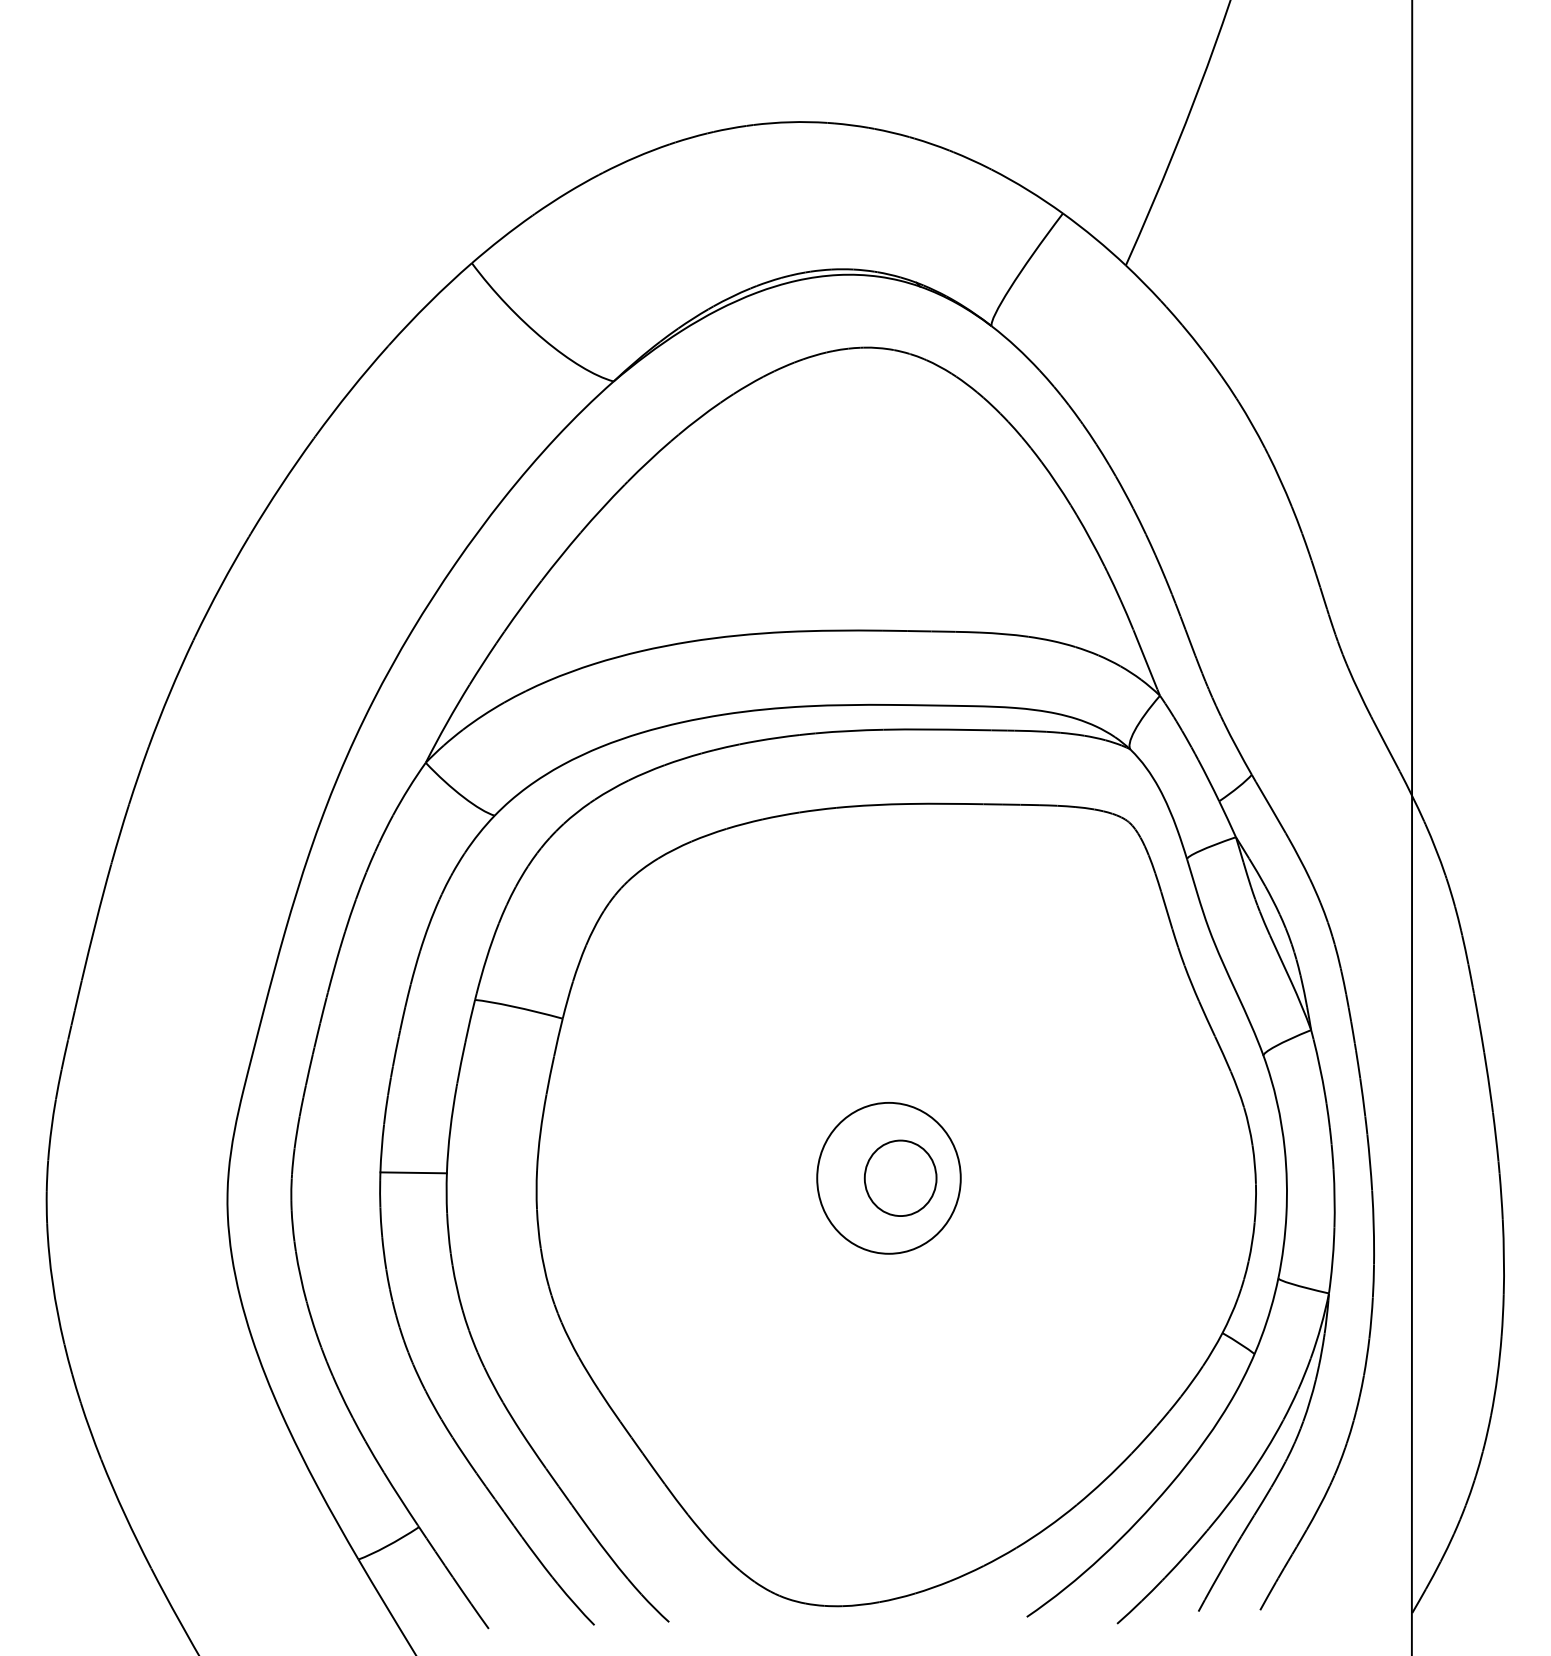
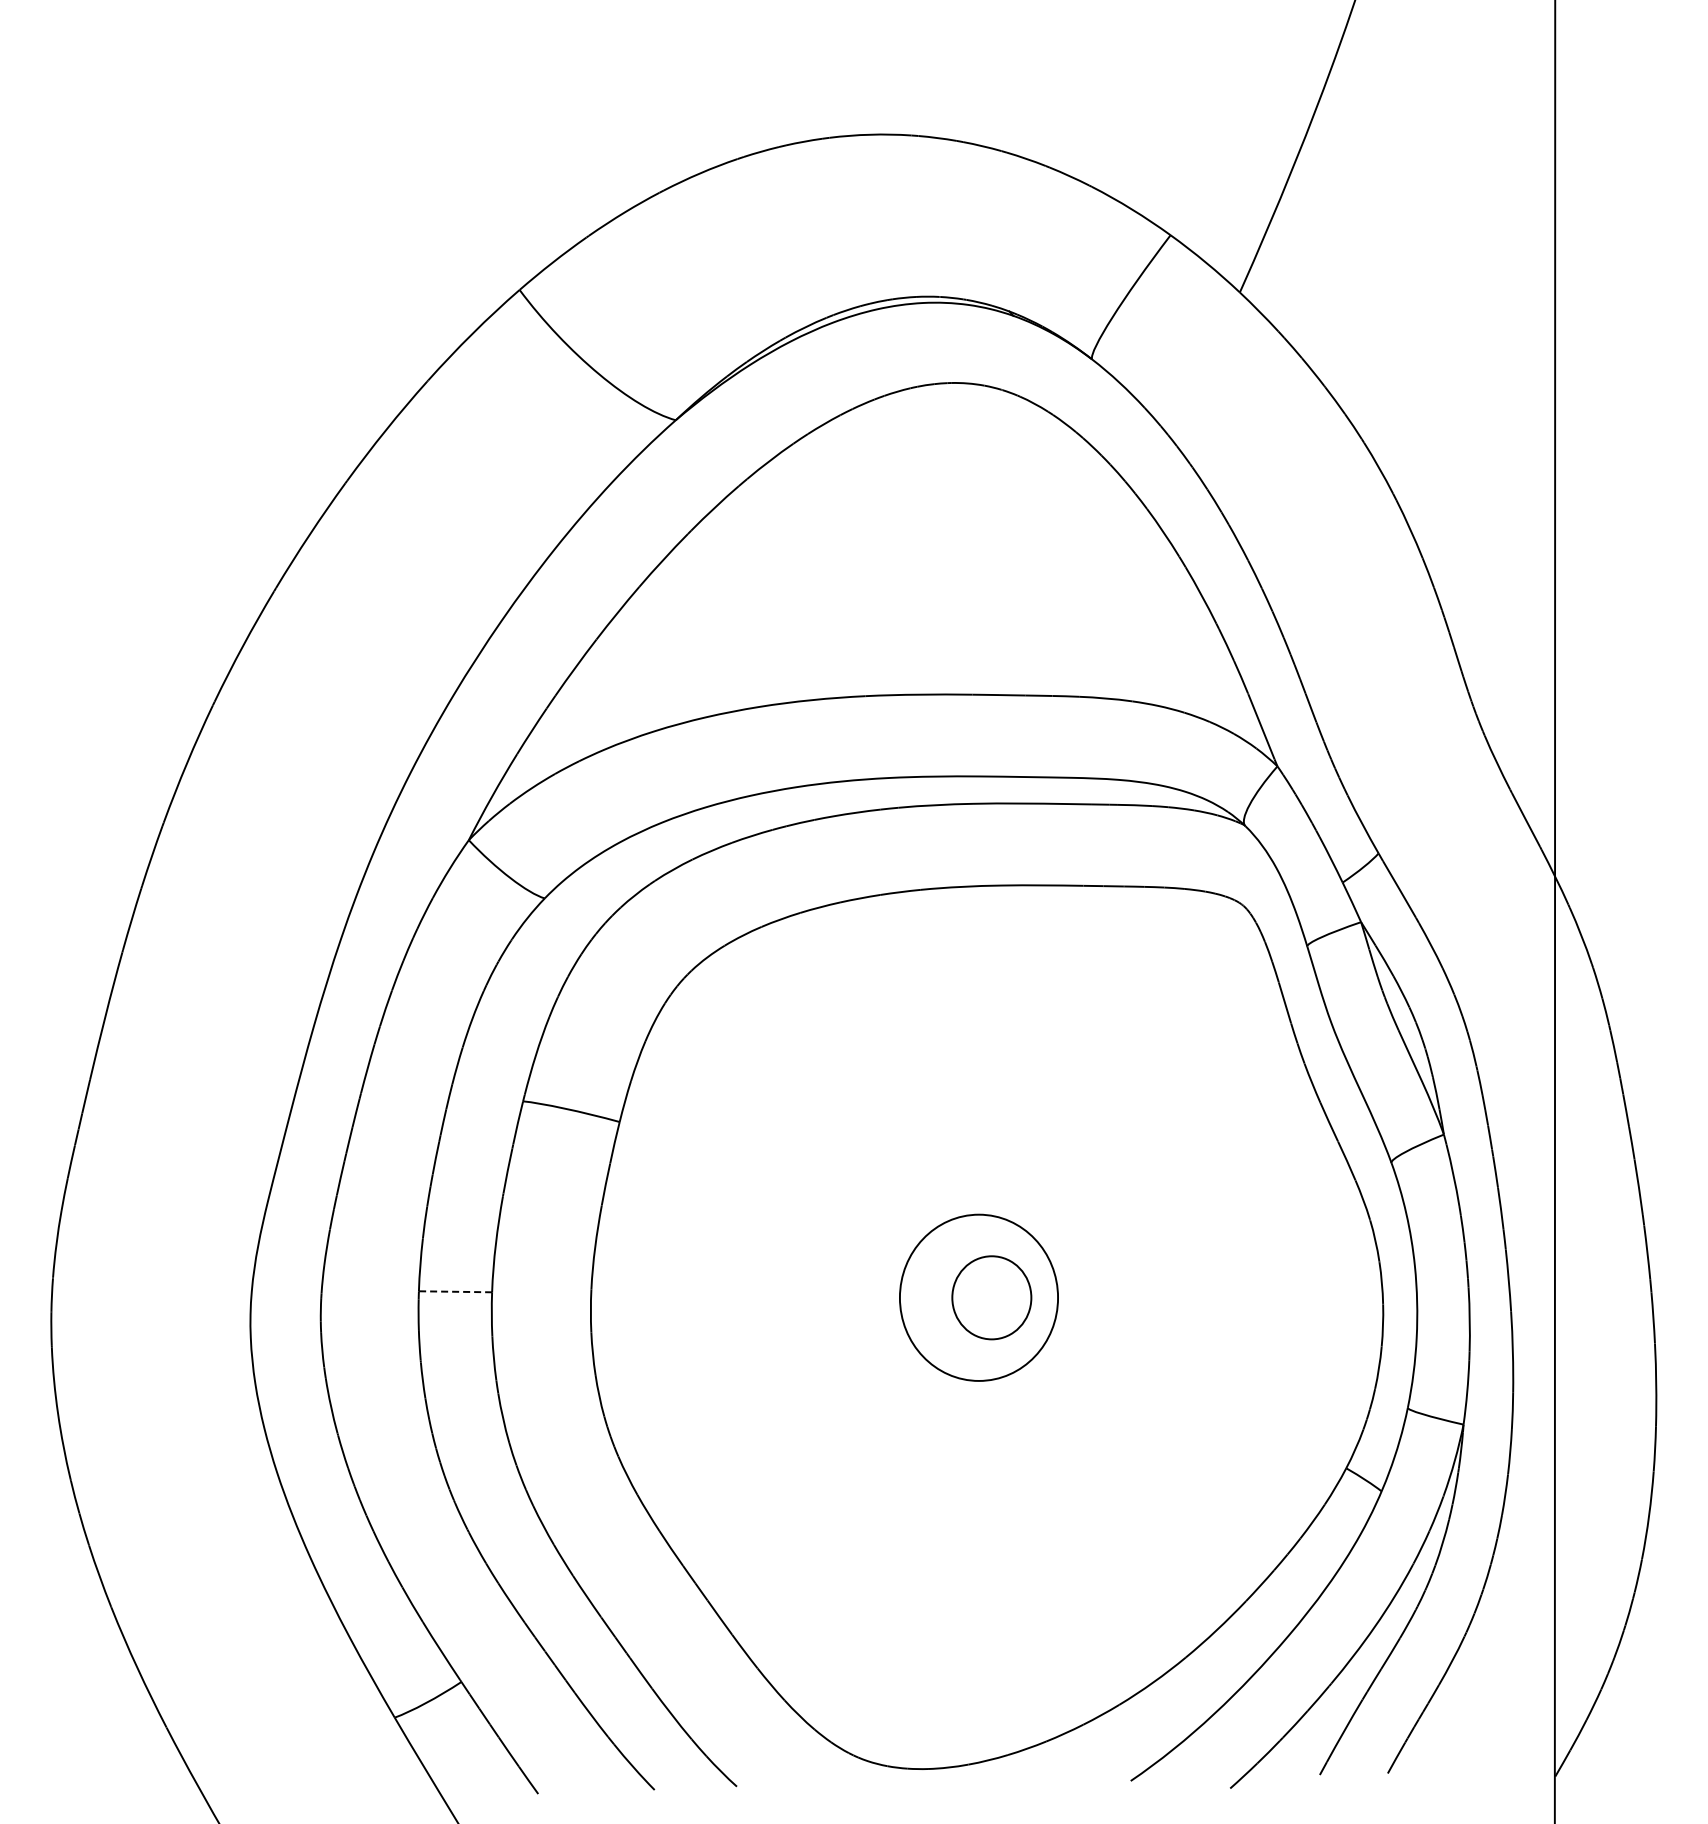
line: (413, 1172) -> (455, 1291), solid -> dashed

